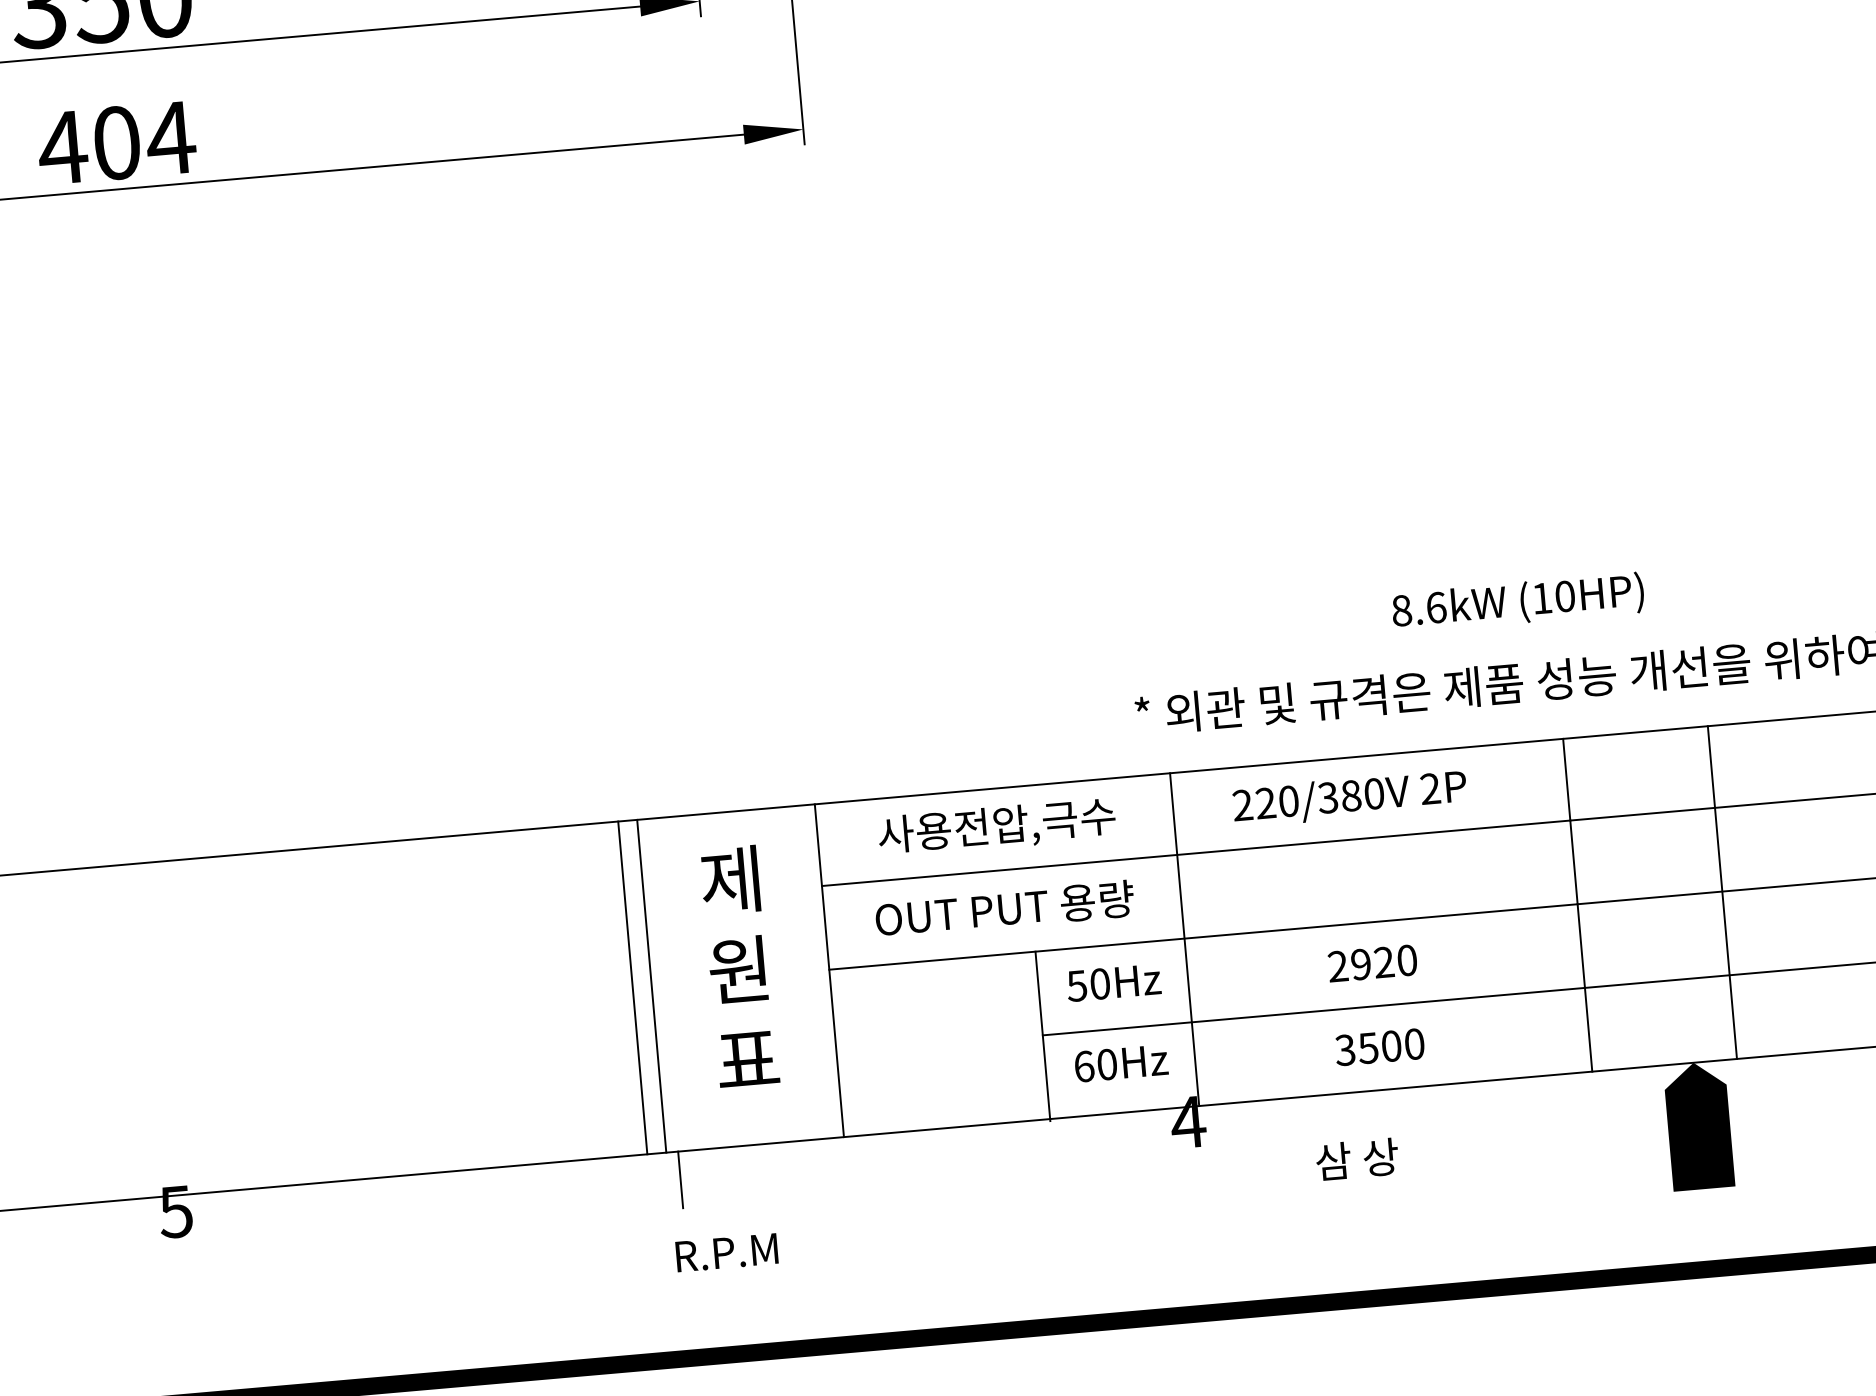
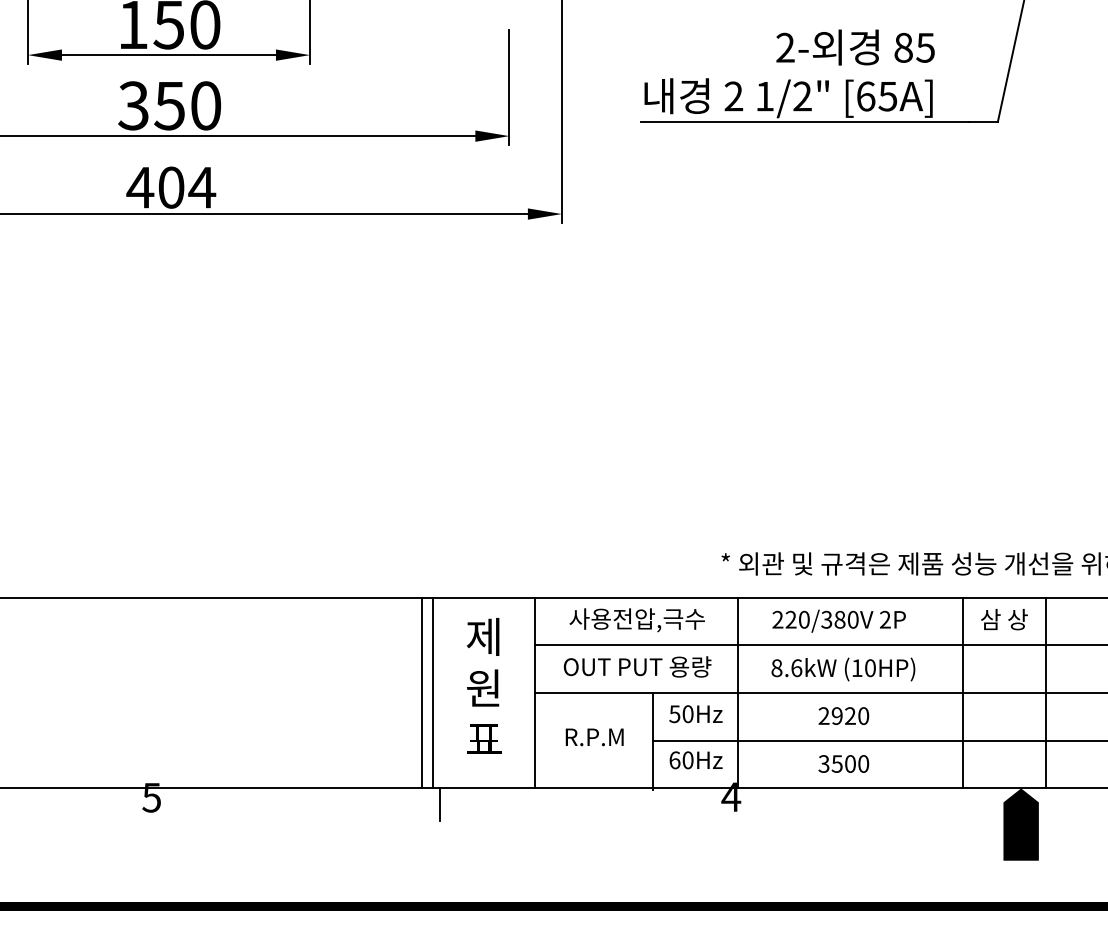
text: (1518, 602) -> (843, 669), moved
text: (1357, 1159) -> (1004, 619), moved
text: (726, 1253) -> (594, 737), moved

